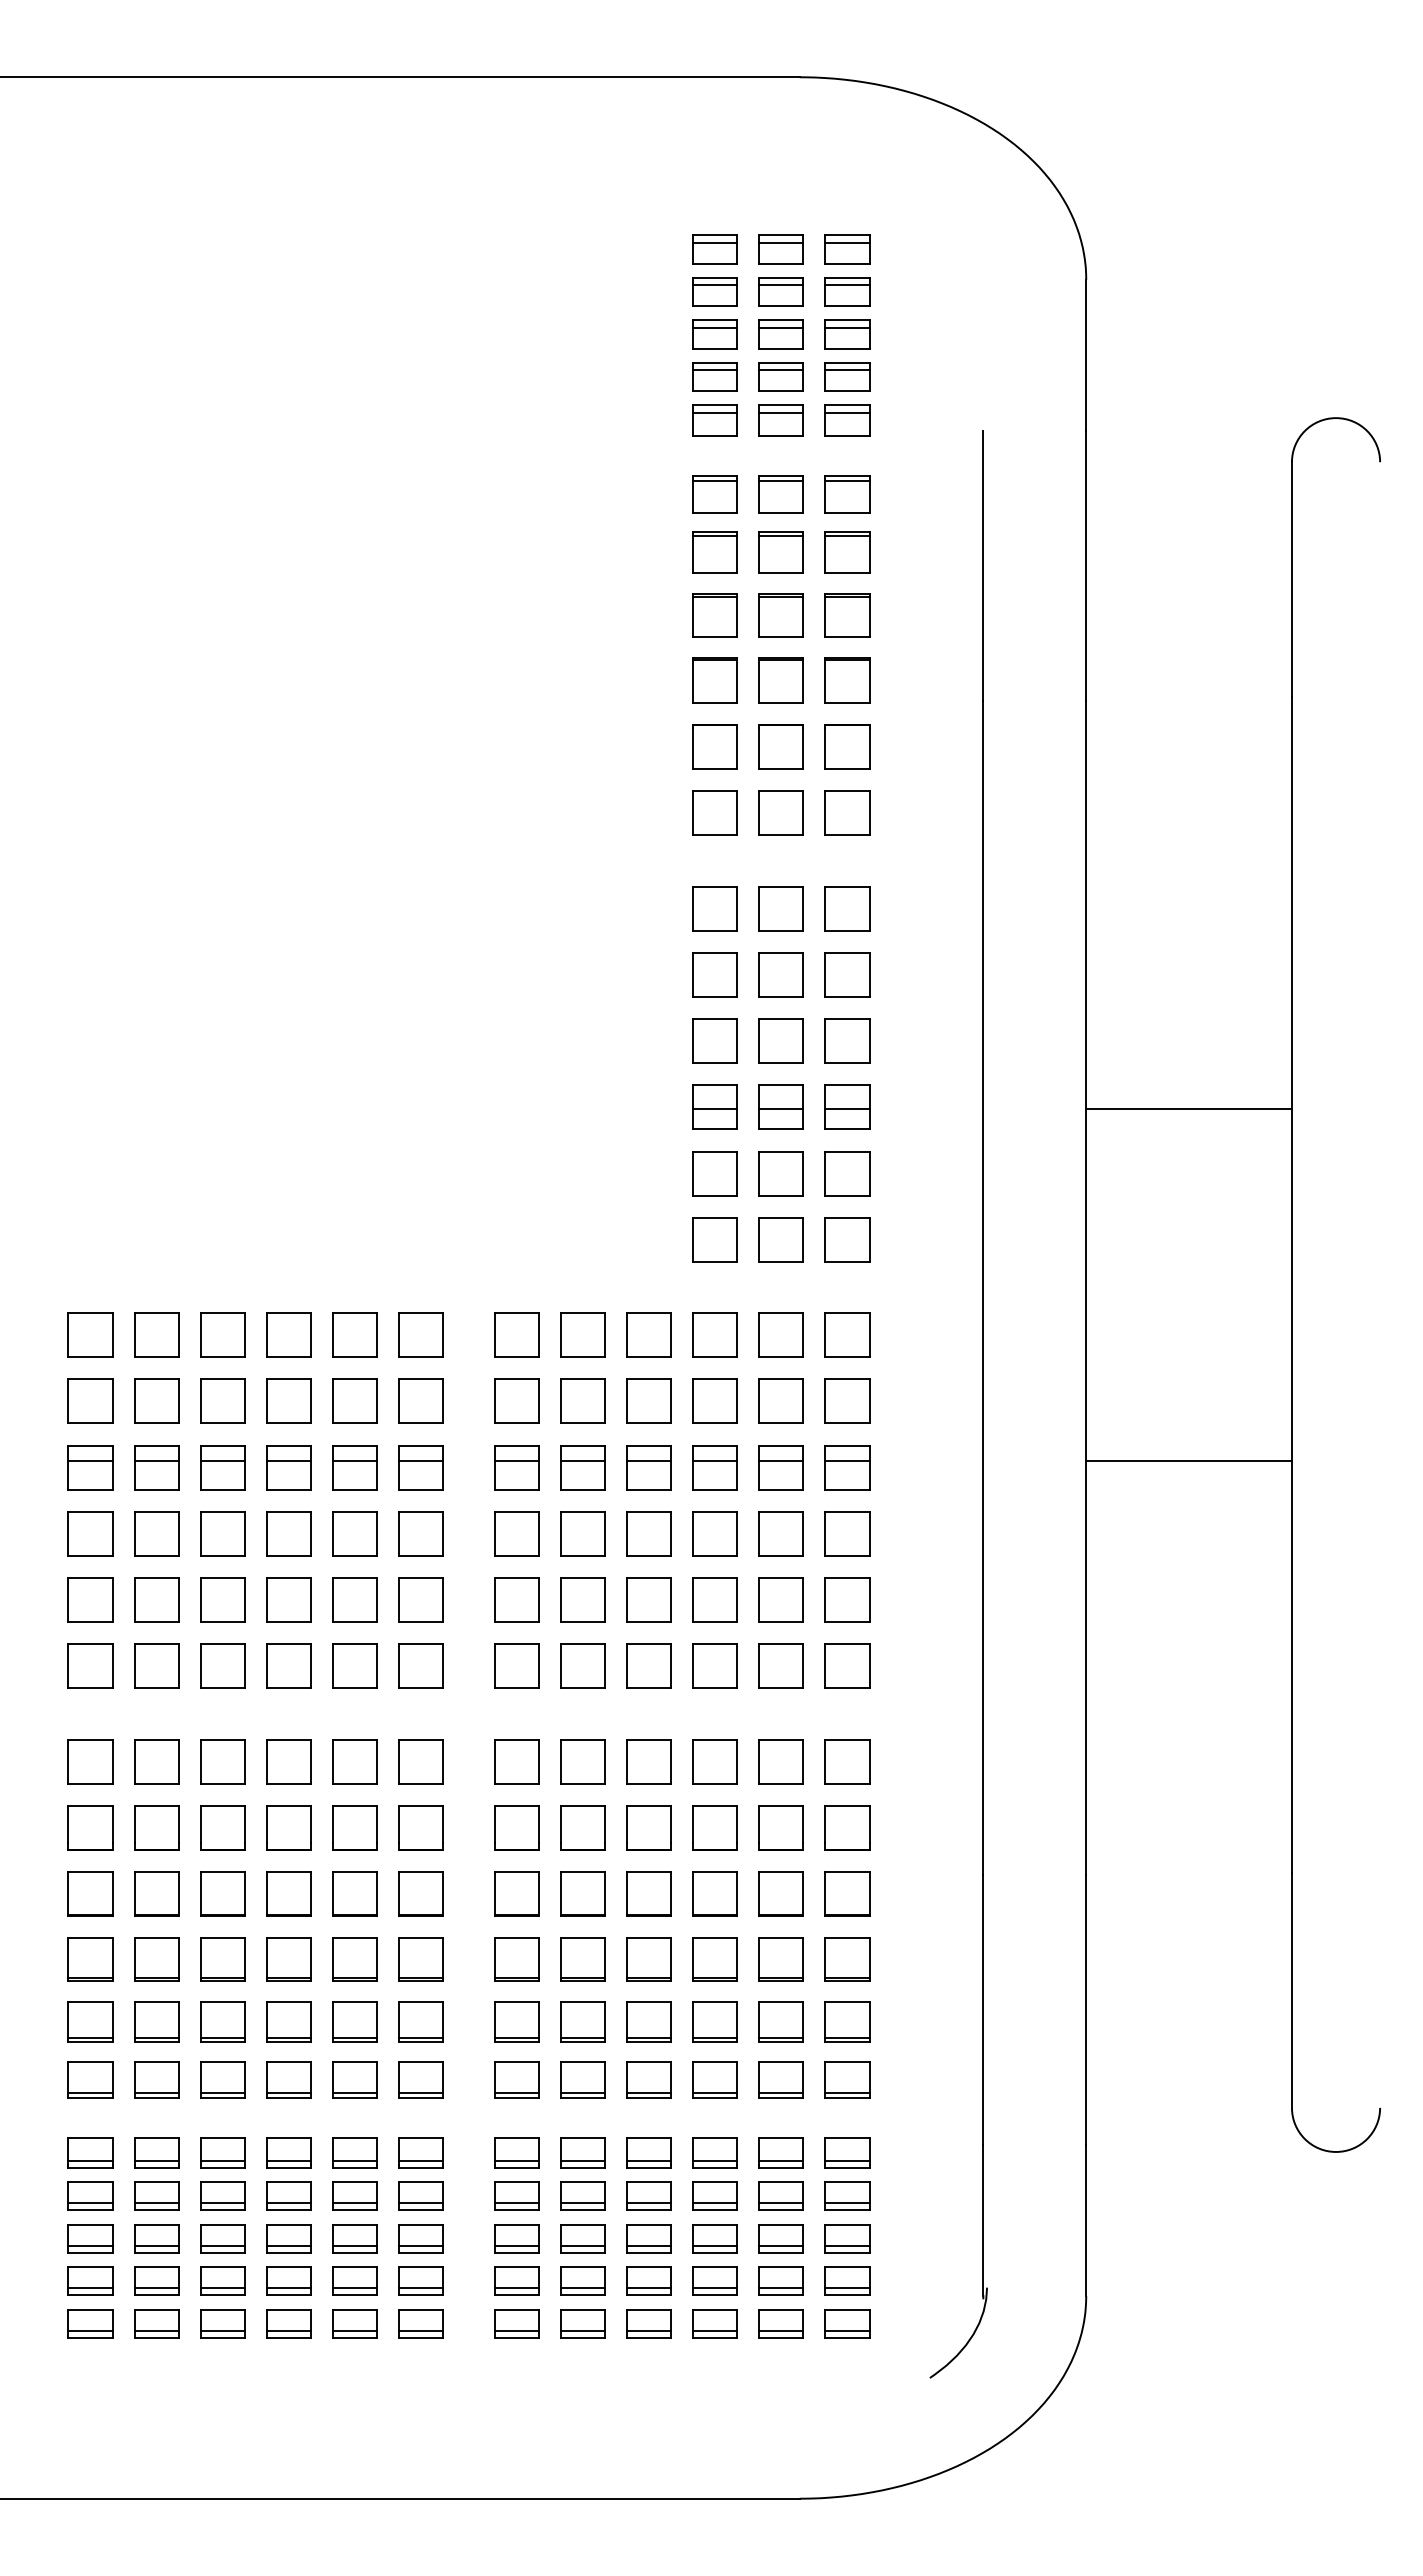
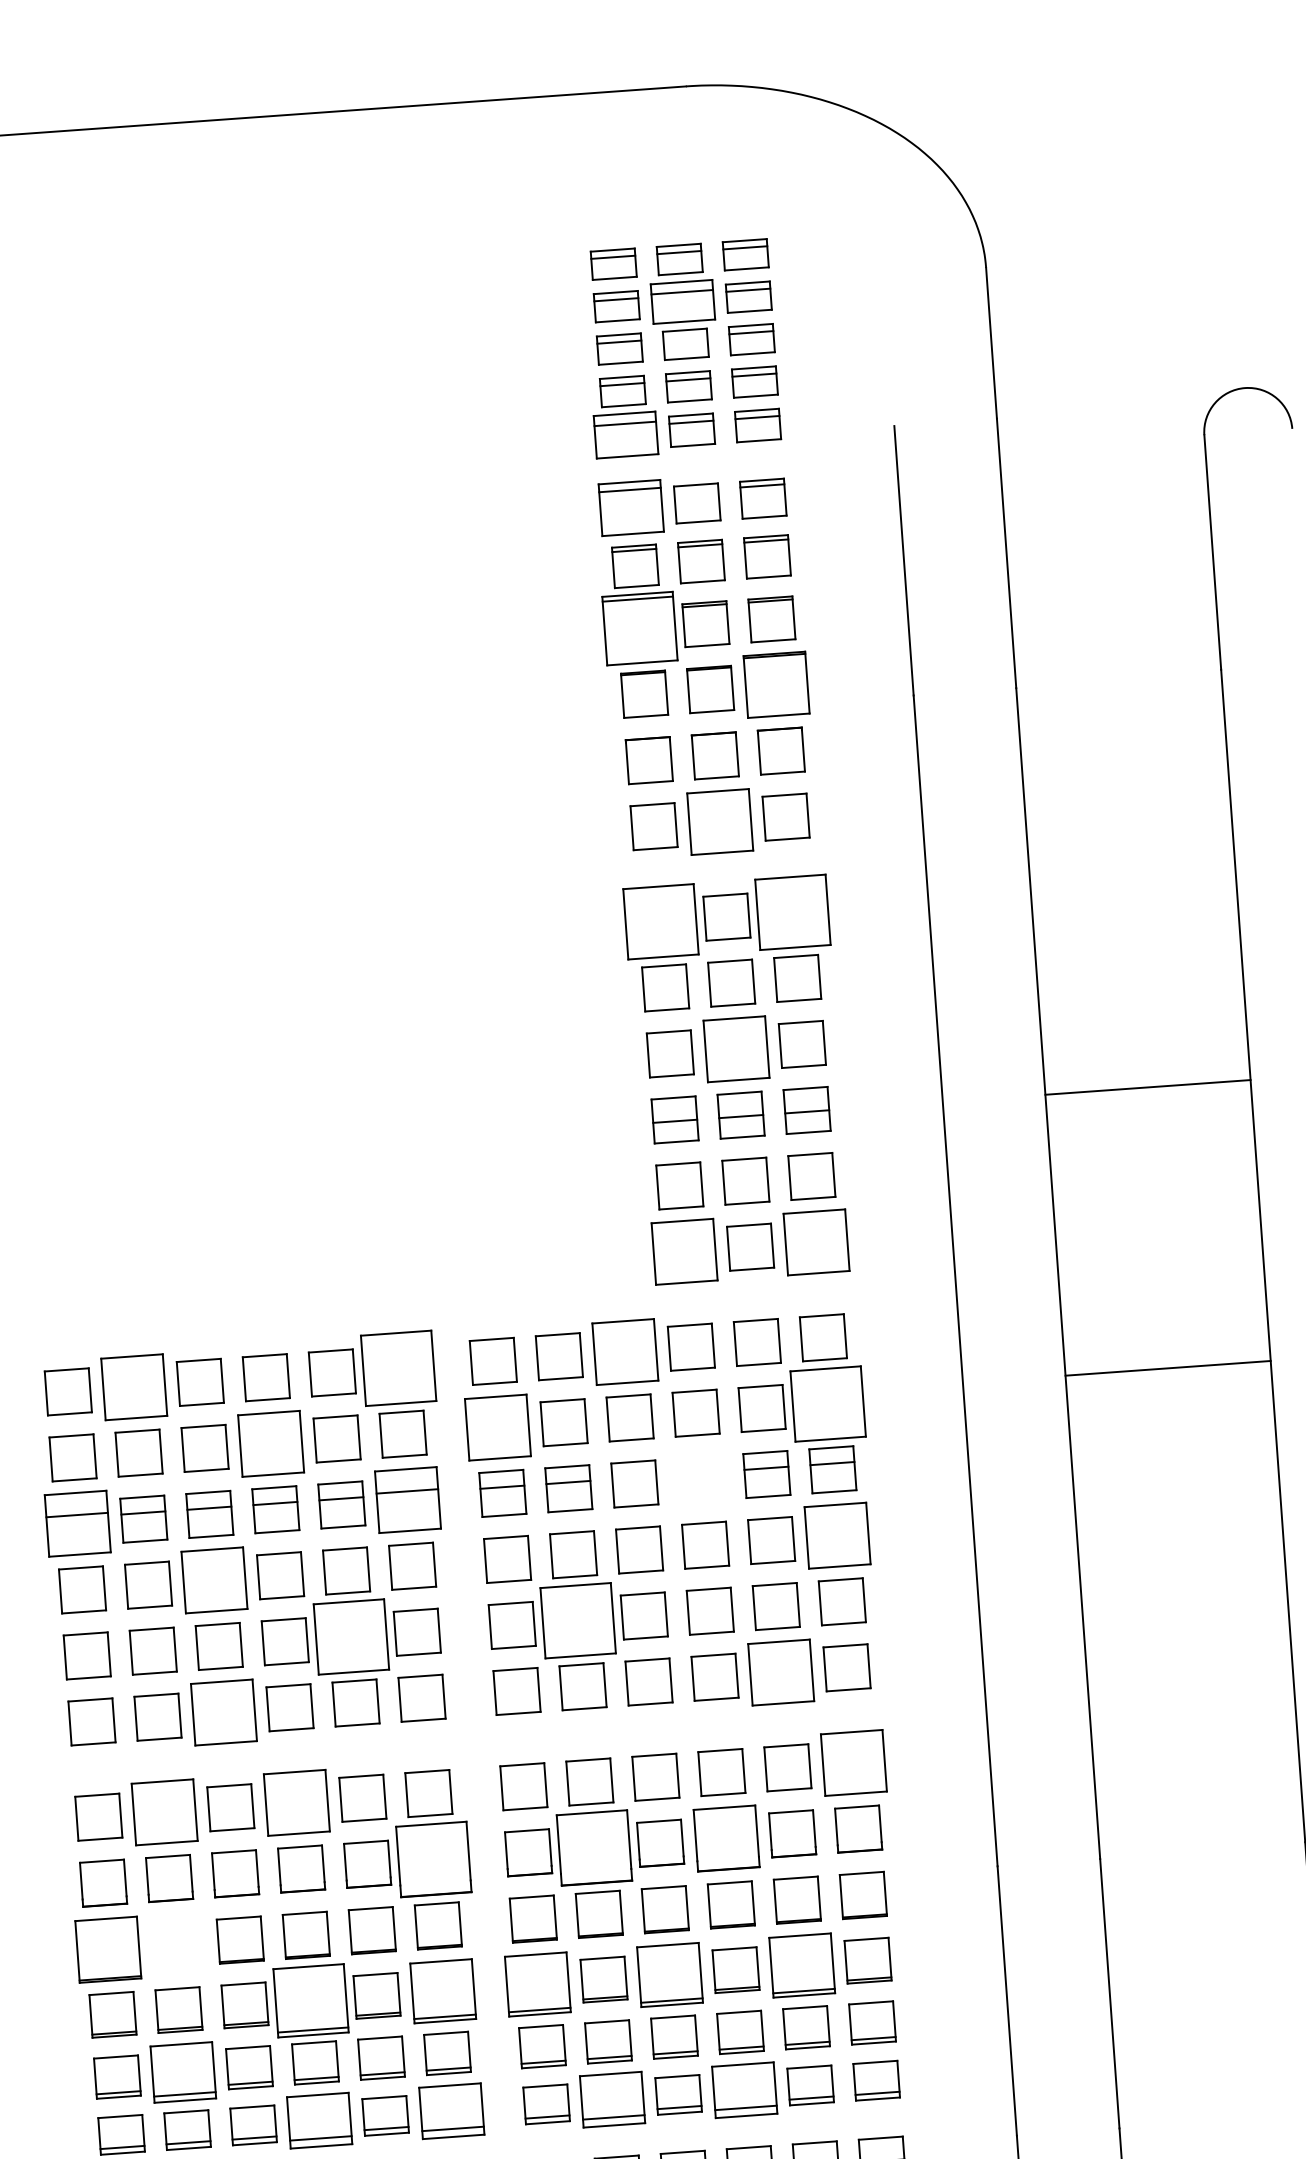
part: (780, 291) -> (681, 301), size x1.4
line: (781, 327) -> (685, 337), removed
part: (714, 420) -> (625, 434), size x1.4
line: (781, 481) -> (696, 490), removed
part: (714, 494) -> (630, 508), size x1.4
part: (714, 615) -> (639, 629), size x1.6
part: (847, 680) -> (776, 684), size x1.4
part: (780, 812) -> (719, 821), size x1.4
part: (714, 908) -> (660, 921), size x1.6
part: (847, 908) -> (792, 912), size x1.6
part: (780, 1040) -> (735, 1048), size x1.4
part: (714, 1239) -> (683, 1251), size x1.4
part: (847, 1239) -> (816, 1242), size x1.4
part: (156, 1334) -> (134, 1386), size x1.4
part: (420, 1334) -> (397, 1367), size x1.6
part: (648, 1334) -> (624, 1351), size x1.4
part: (288, 1400) -> (270, 1442), size x1.4
part: (516, 1400) -> (497, 1426), size x1.4
part: (847, 1400) -> (828, 1402), size x1.6
line: (648, 1461) -> (633, 1477), removed
line: (1188, 1461) -> (1167, 1368), moved
part: (90, 1467) -> (77, 1523), size x1.4
part: (420, 1467) -> (407, 1500), size x1.4
part: (714, 1467) -> (700, 1479), removed
part: (222, 1533) -> (214, 1580), size x1.4
part: (847, 1533) -> (837, 1535), size x1.4
part: (354, 1599) -> (350, 1636), size x1.6
part: (582, 1599) -> (578, 1620), size x1.6
part: (222, 1665) -> (223, 1711), size x1.4
part: (780, 1665) -> (780, 1671), size x1.4
part: (156, 1761) -> (164, 1812), size x1.4
part: (288, 1761) -> (296, 1802), size x1.4
part: (847, 1761) -> (853, 1762), size x1.4
part: (420, 1827) -> (432, 1859), size x1.6
part: (582, 1827) -> (594, 1847), size x1.6
part: (714, 1827) -> (725, 1838), size x1.4
part: (90, 1893) -> (108, 1948), size x1.4
part: (156, 1893) -> (174, 1944), removed
part: (288, 1959) -> (310, 2000), size x1.6
part: (420, 1959) -> (442, 1990), size x1.4
part: (516, 1959) -> (537, 1984), size x1.4
part: (648, 1959) -> (669, 1974), size x1.4
part: (780, 1959) -> (801, 1965), size x1.4
part: (156, 2021) -> (183, 2071), size x1.4
part: (288, 2079) -> (319, 2120), size x1.4
part: (420, 2079) -> (450, 2110), size x1.4
part: (582, 2079) -> (612, 2099), size x1.4
part: (714, 2079) -> (744, 2089), size x1.4

